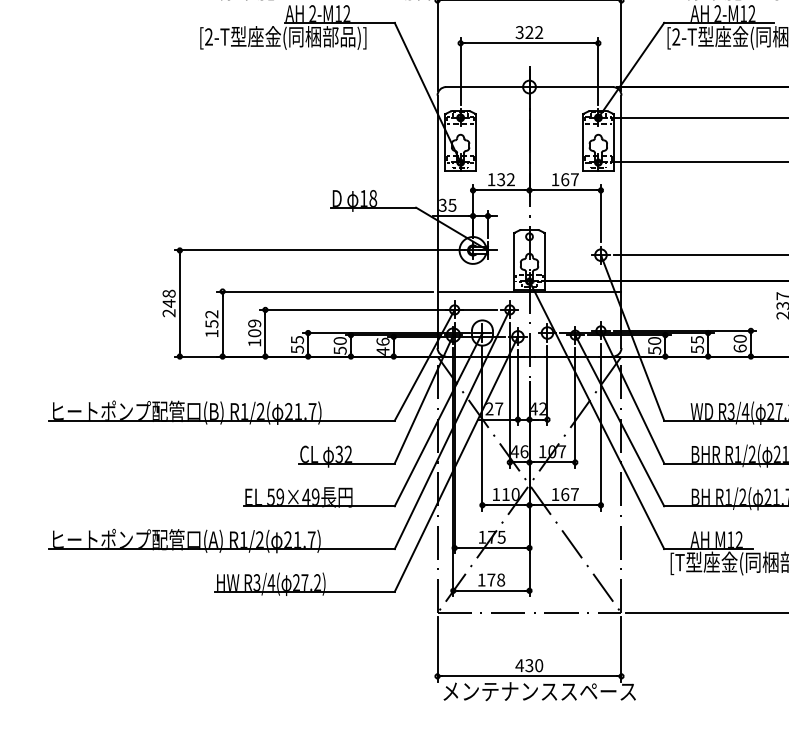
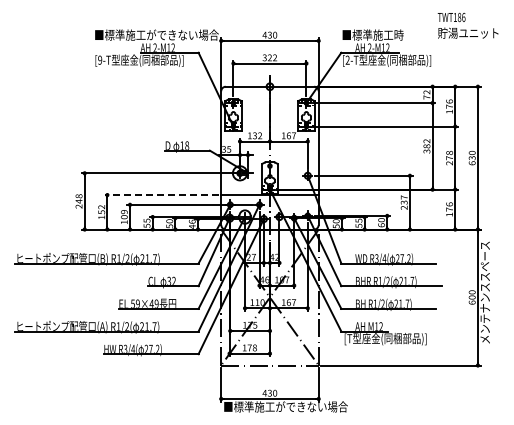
text: (209, 37) -> (100, 60), [2-T -> [9-T
line: (324, 292) -> (161, 195), solid -> dashed
text: (558, 690) -> (285, 406), メンテナンススペース -> ■標準施工ができない場合

